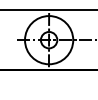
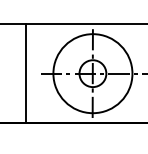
line: (8, 40) -> (26, 74), added

